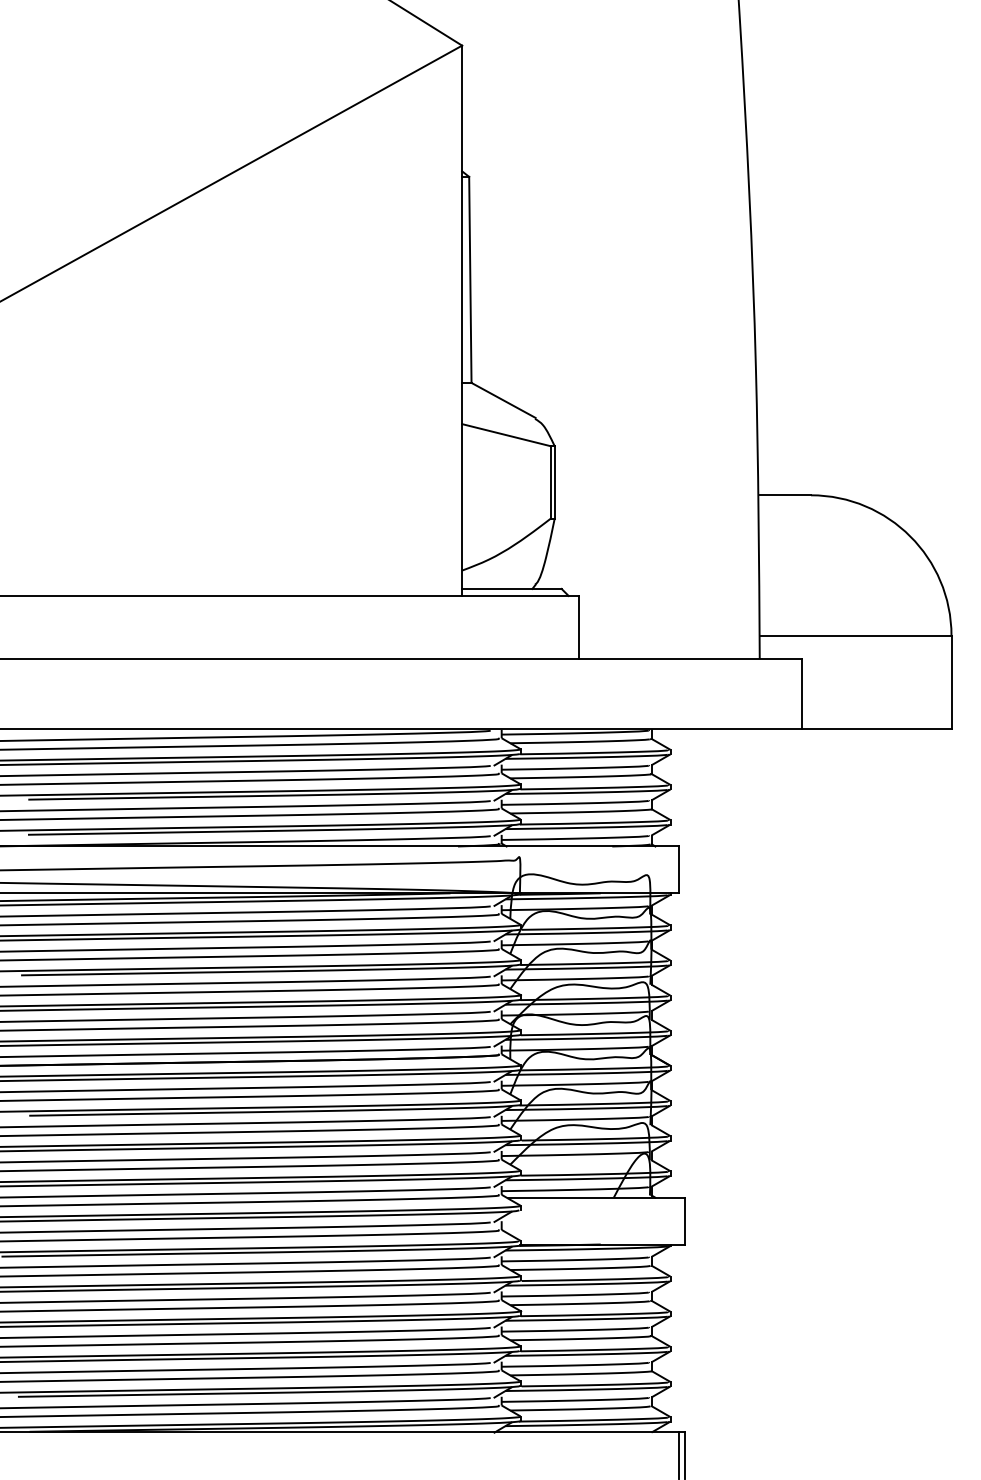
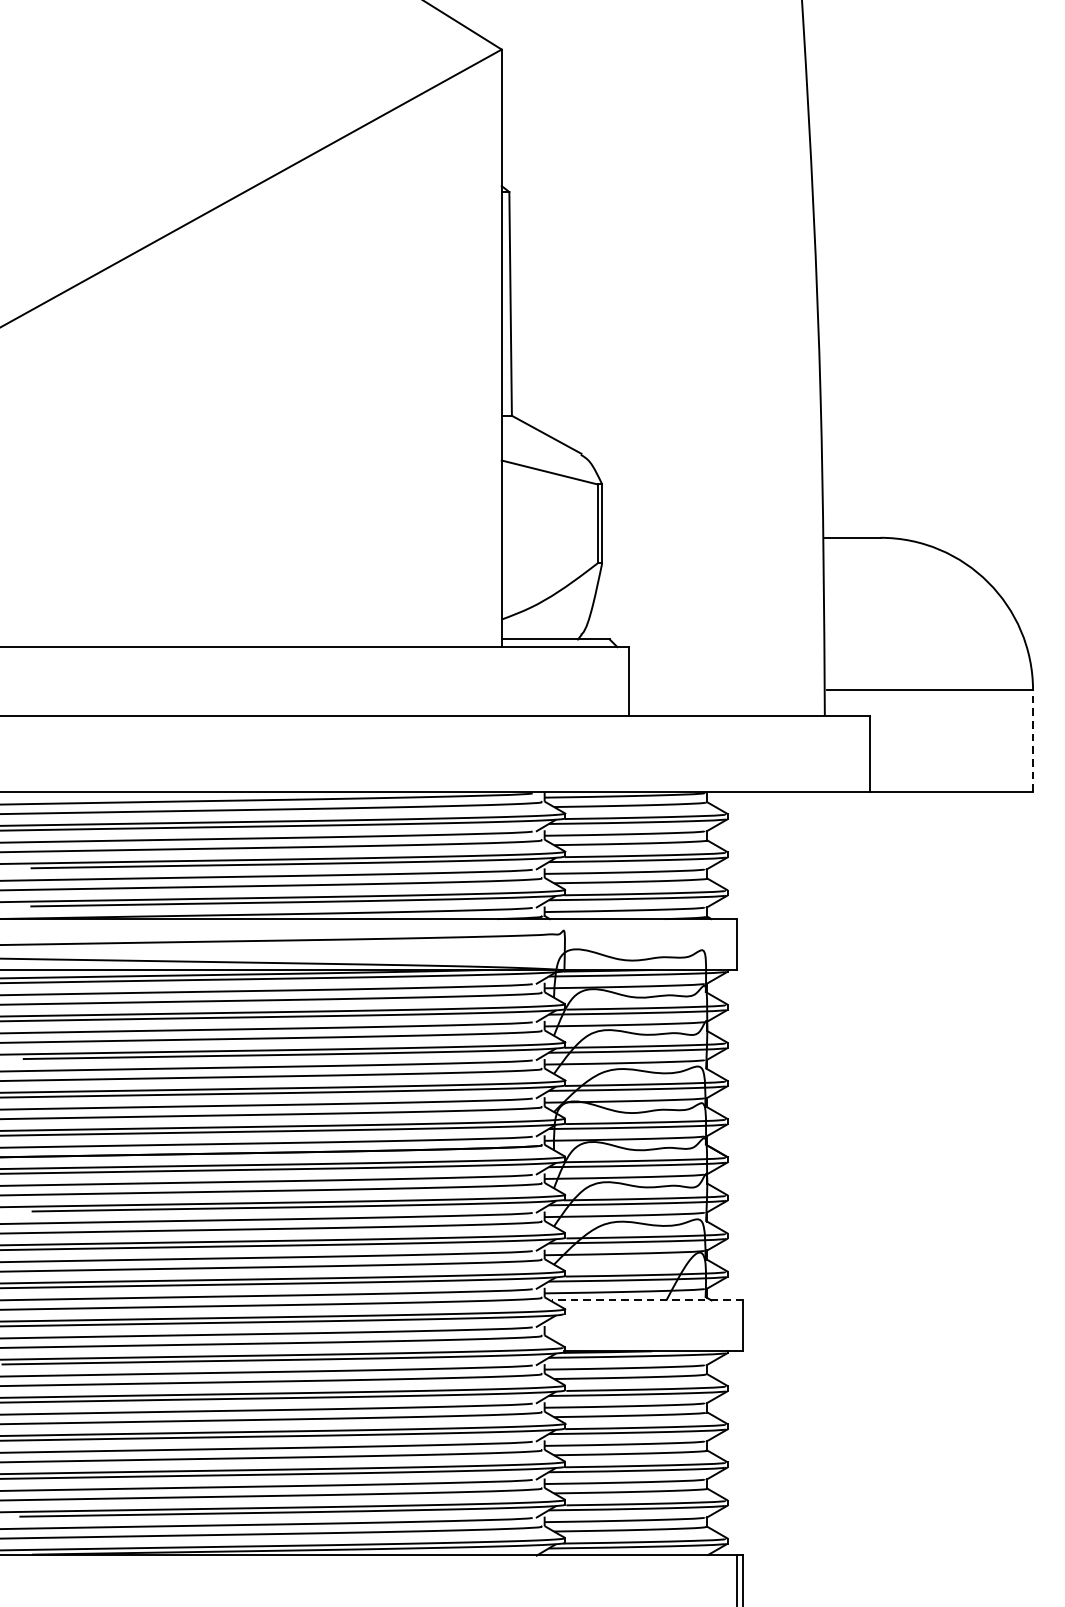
line: (951, 682) -> (1033, 741), solid -> dashed
line: (595, 1197) -> (646, 1300), solid -> dashed

